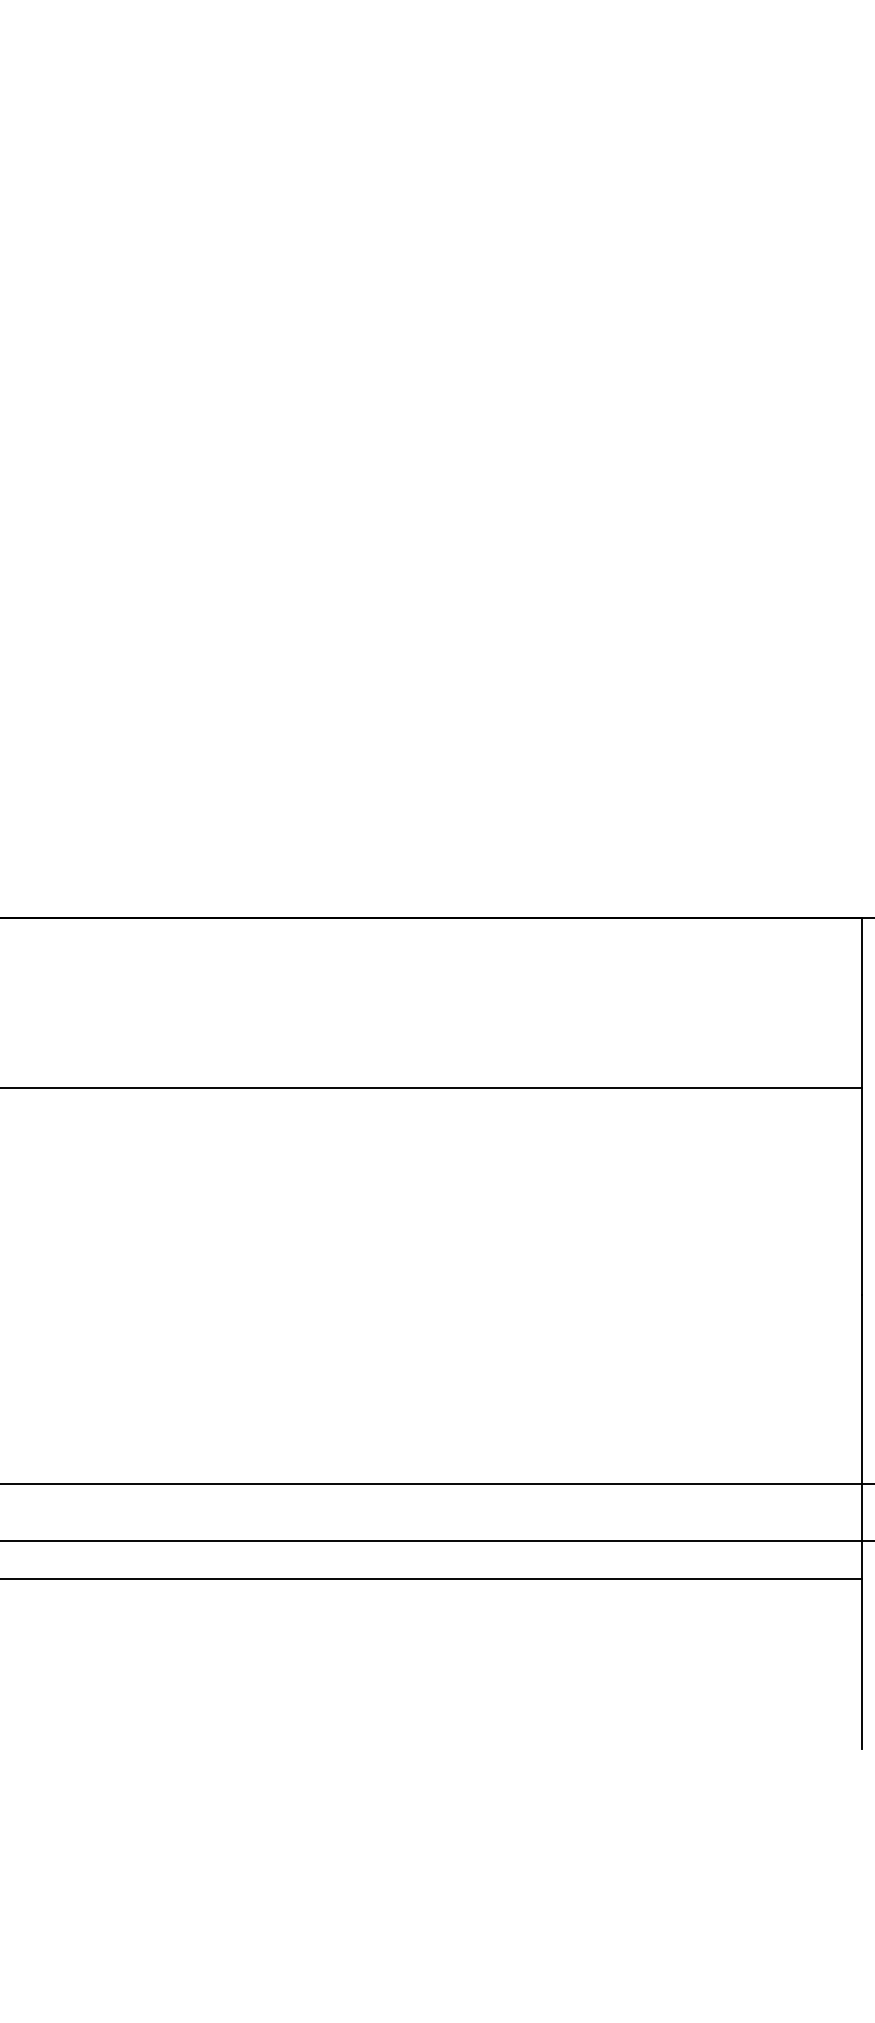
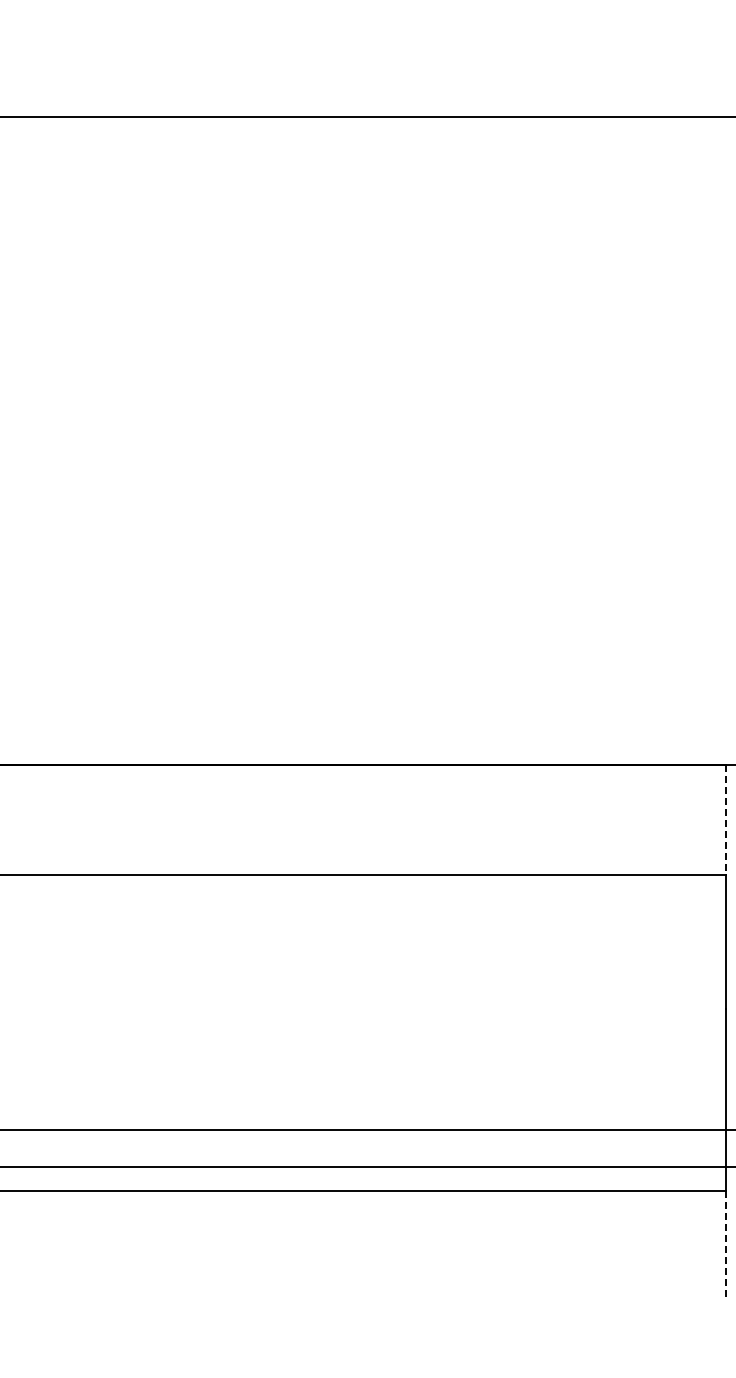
line: (862, 1002) -> (726, 819), solid -> dashed
line: (862, 1664) -> (726, 1246), solid -> dashed

